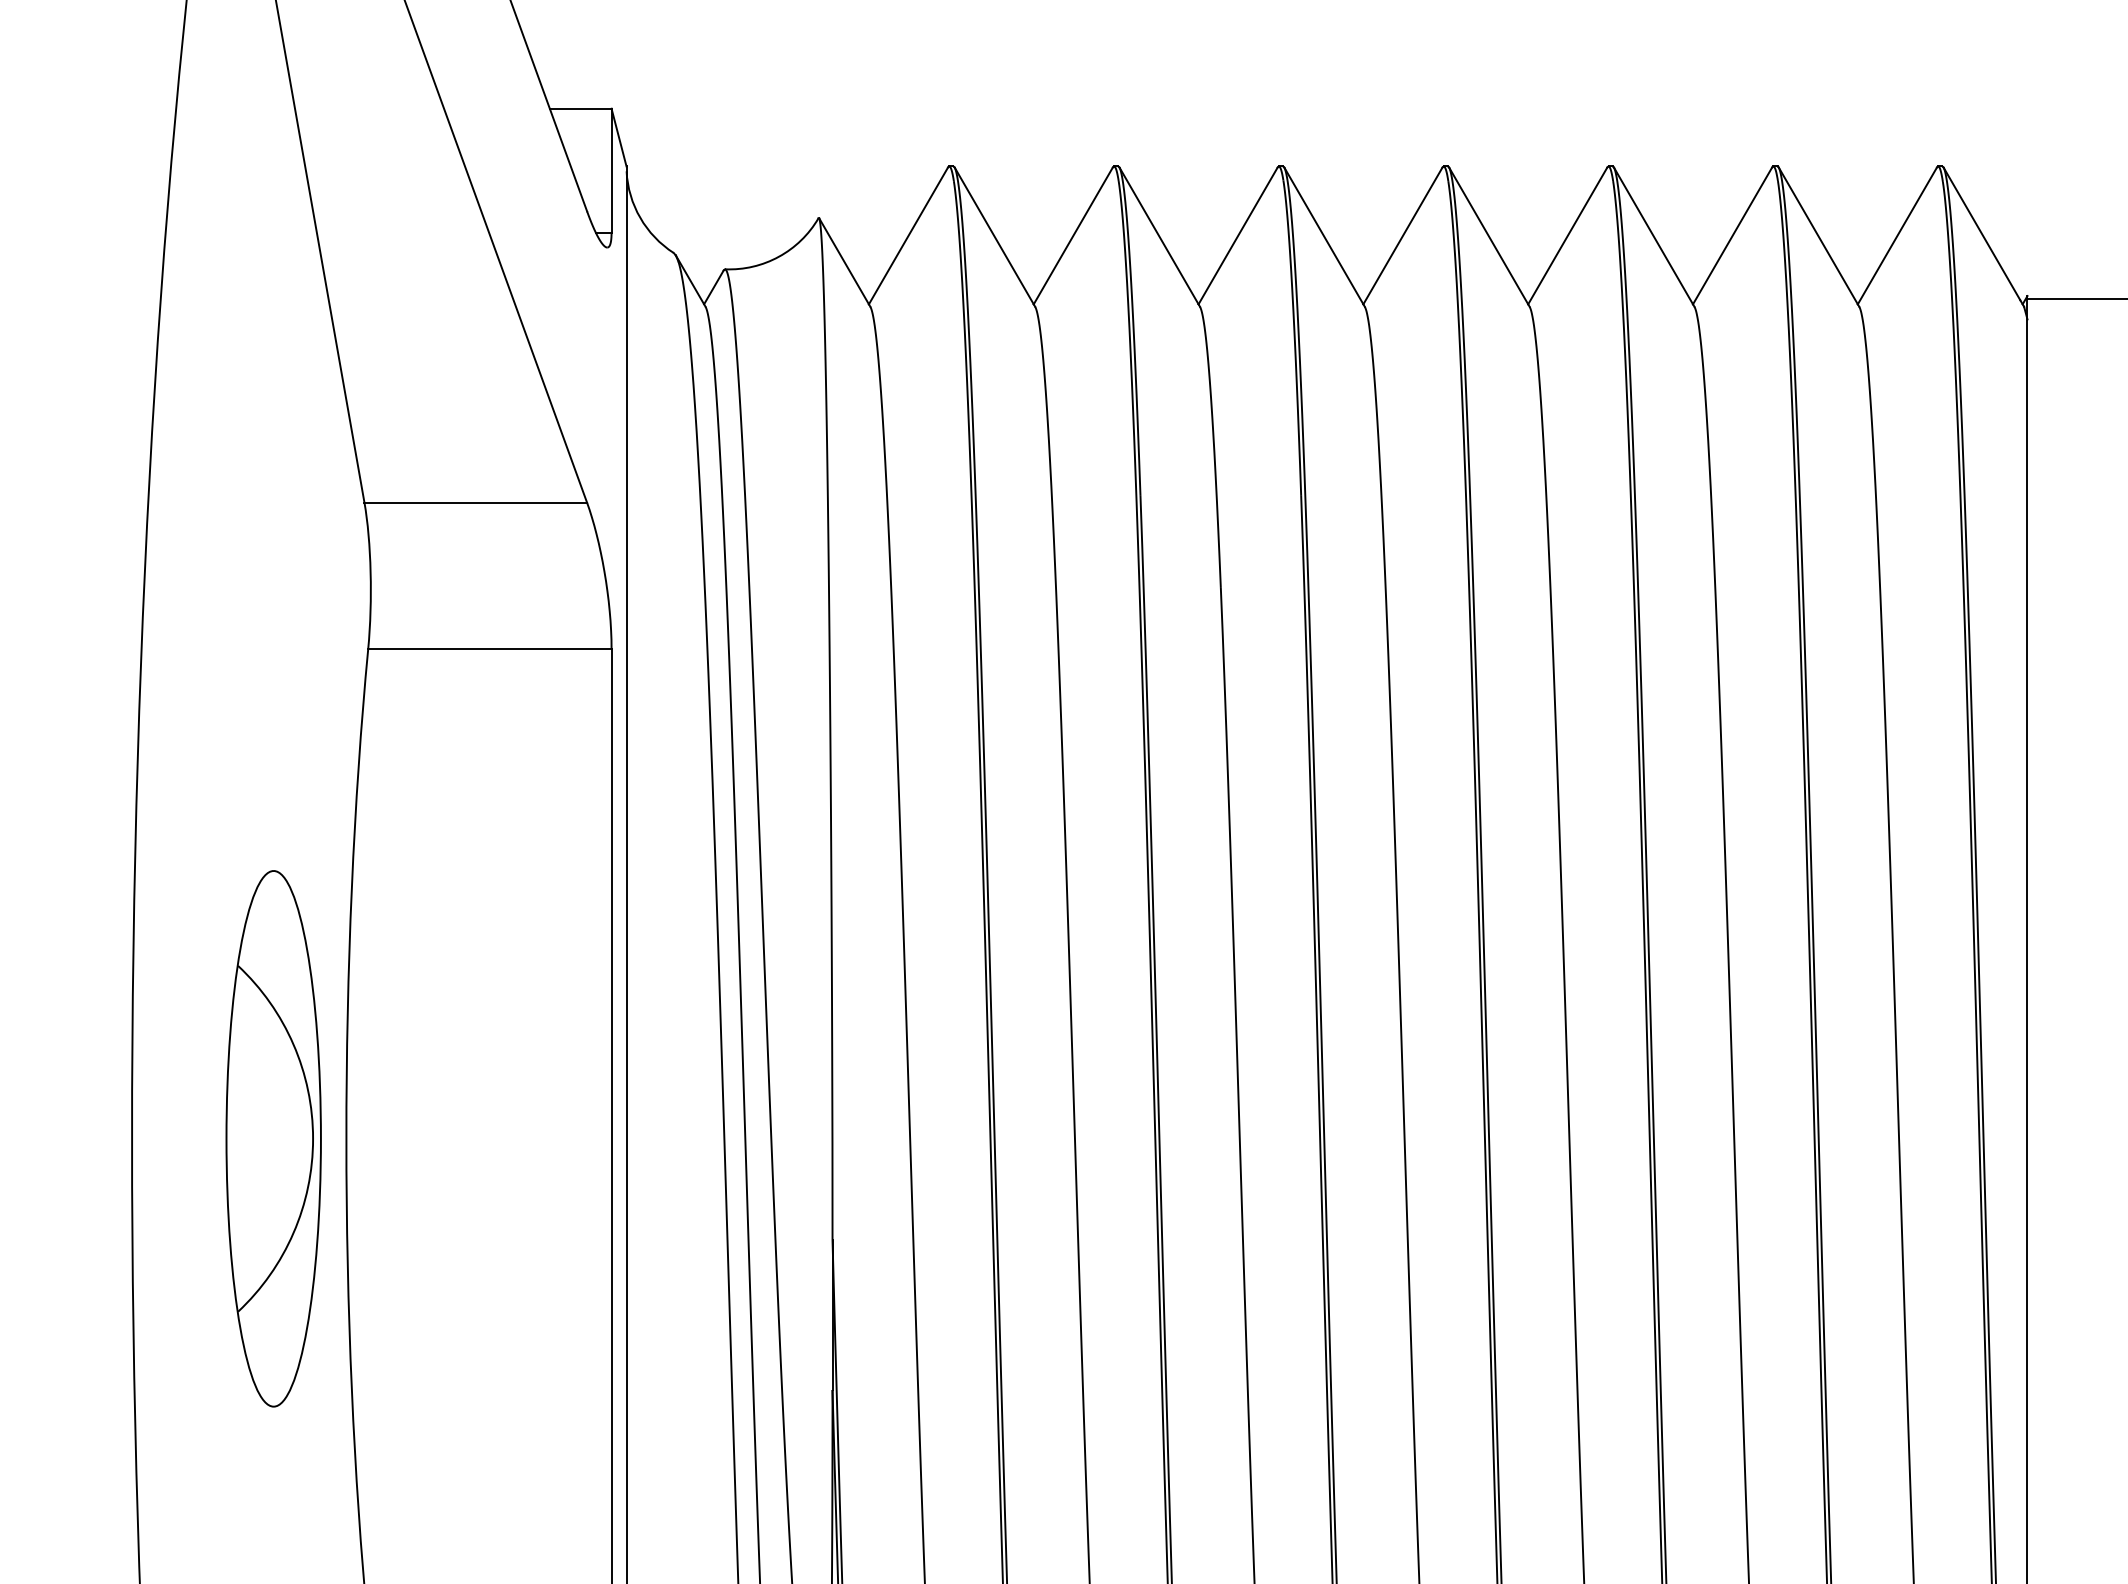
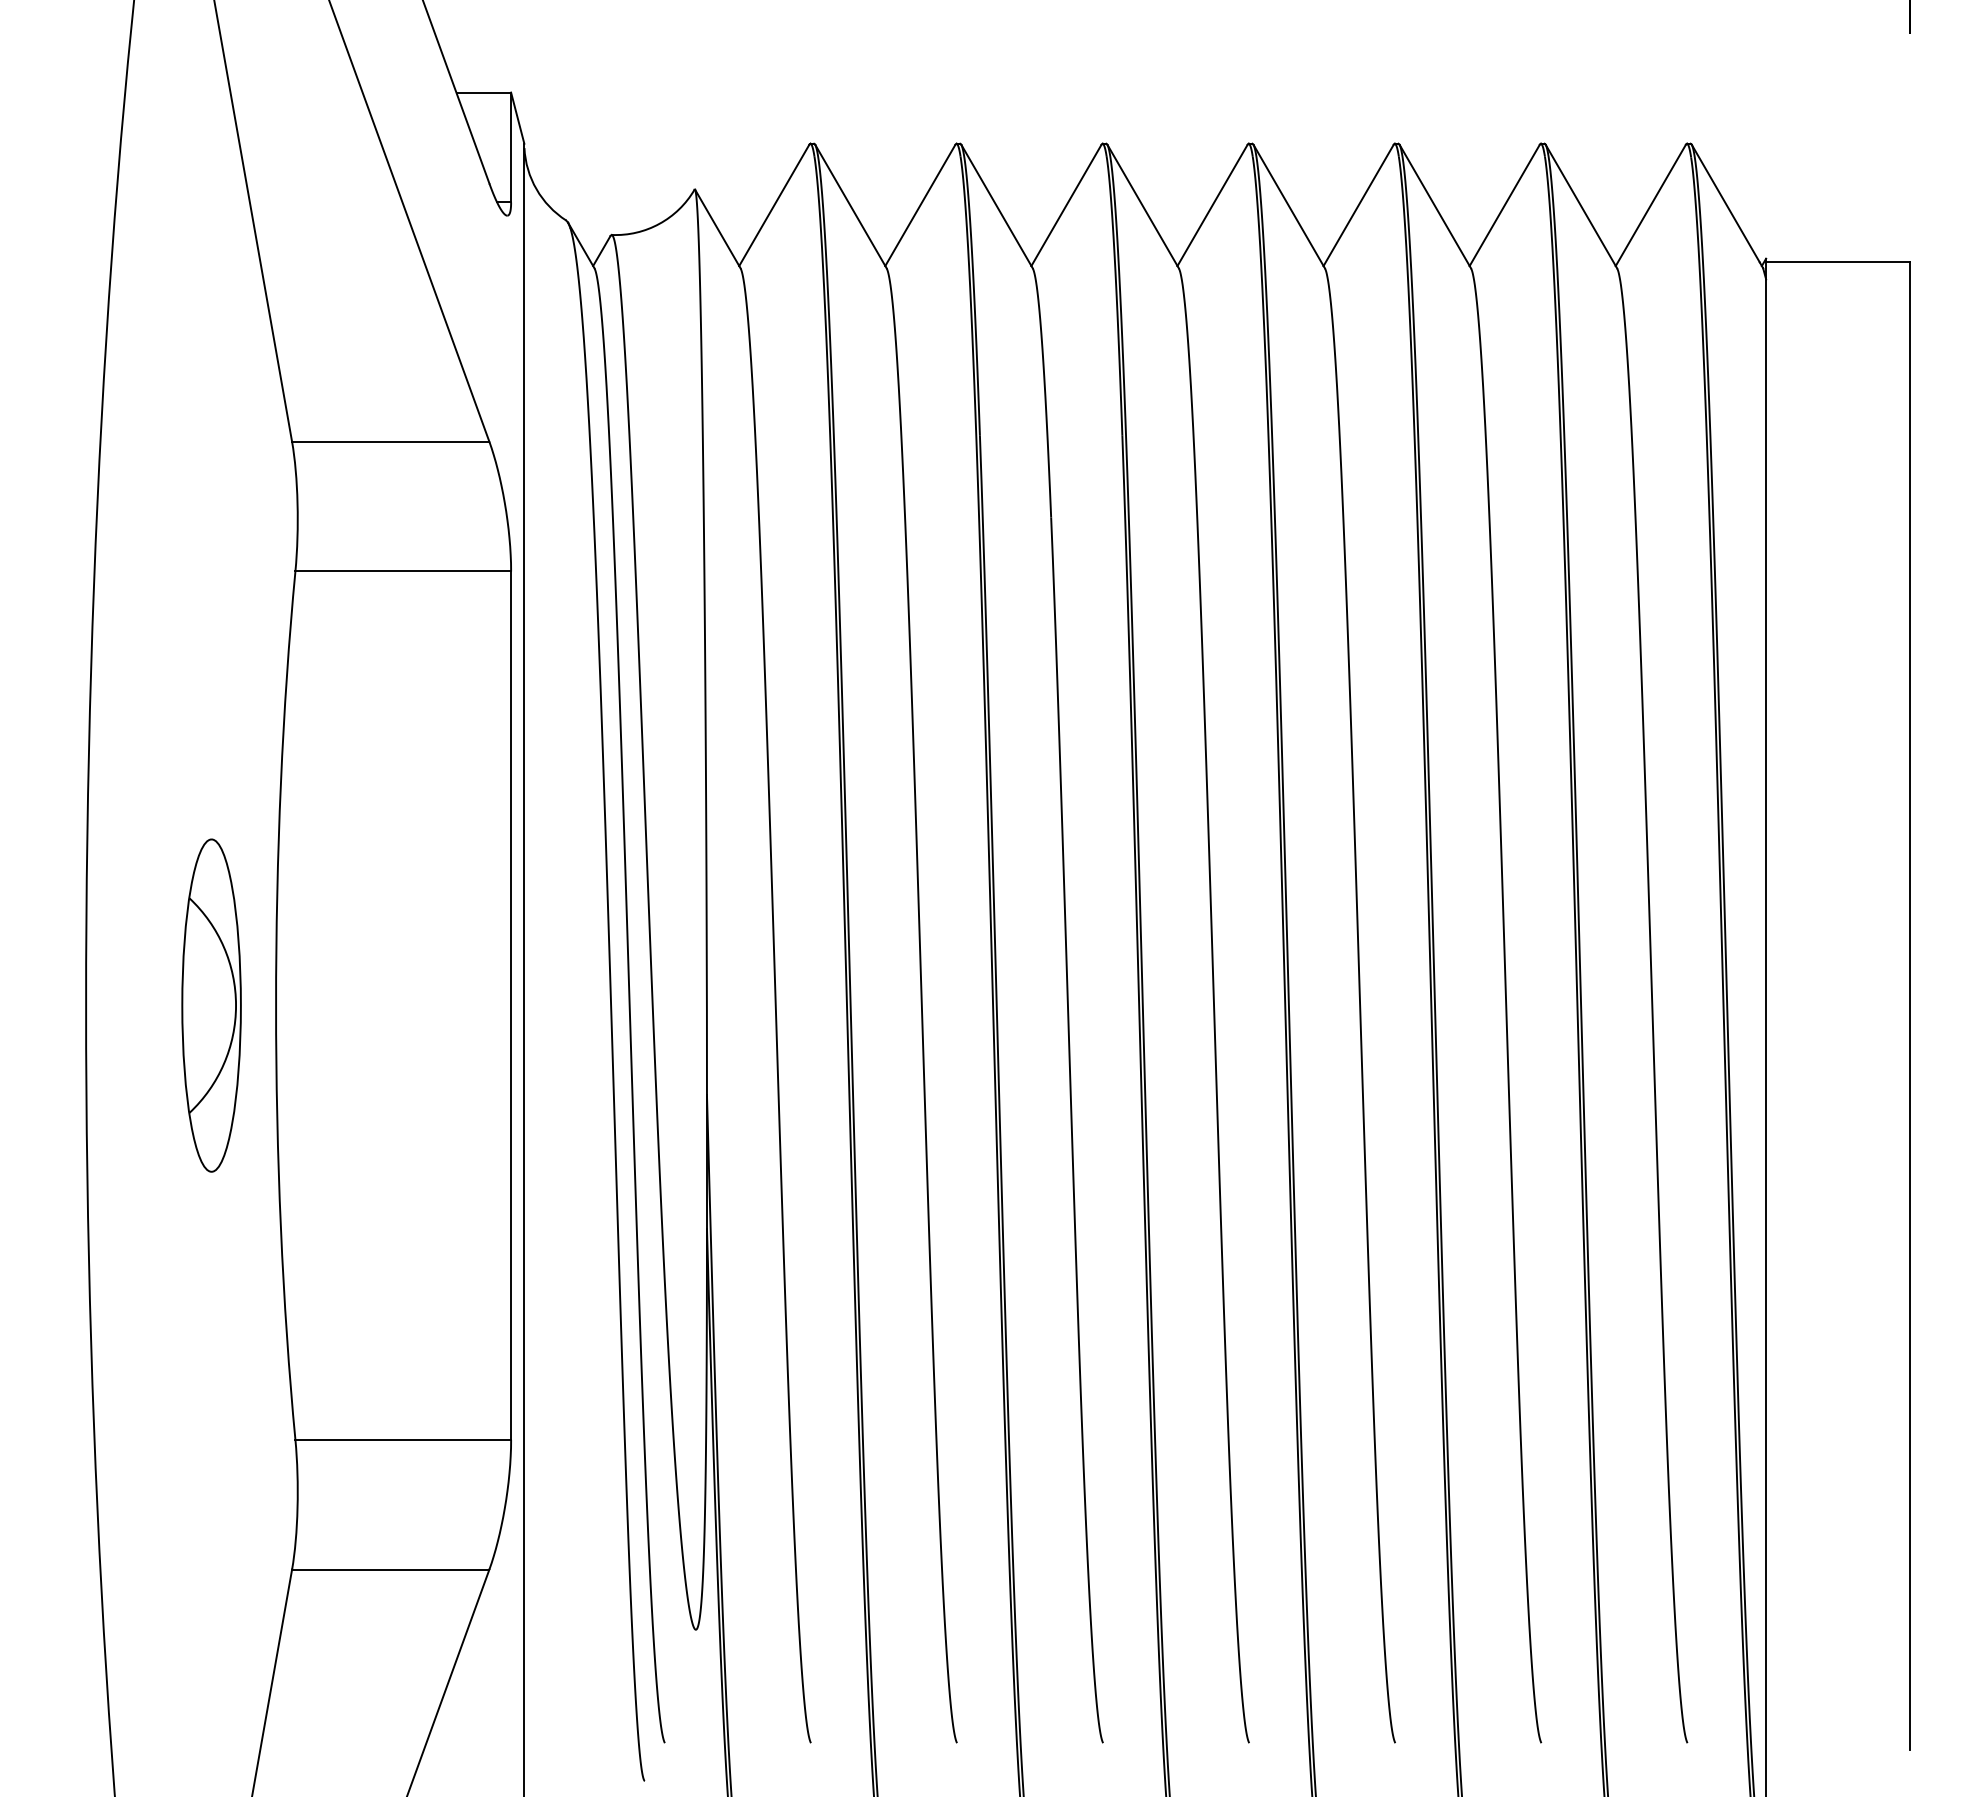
part: (273, 1138) -> (211, 1005), size x0.7

